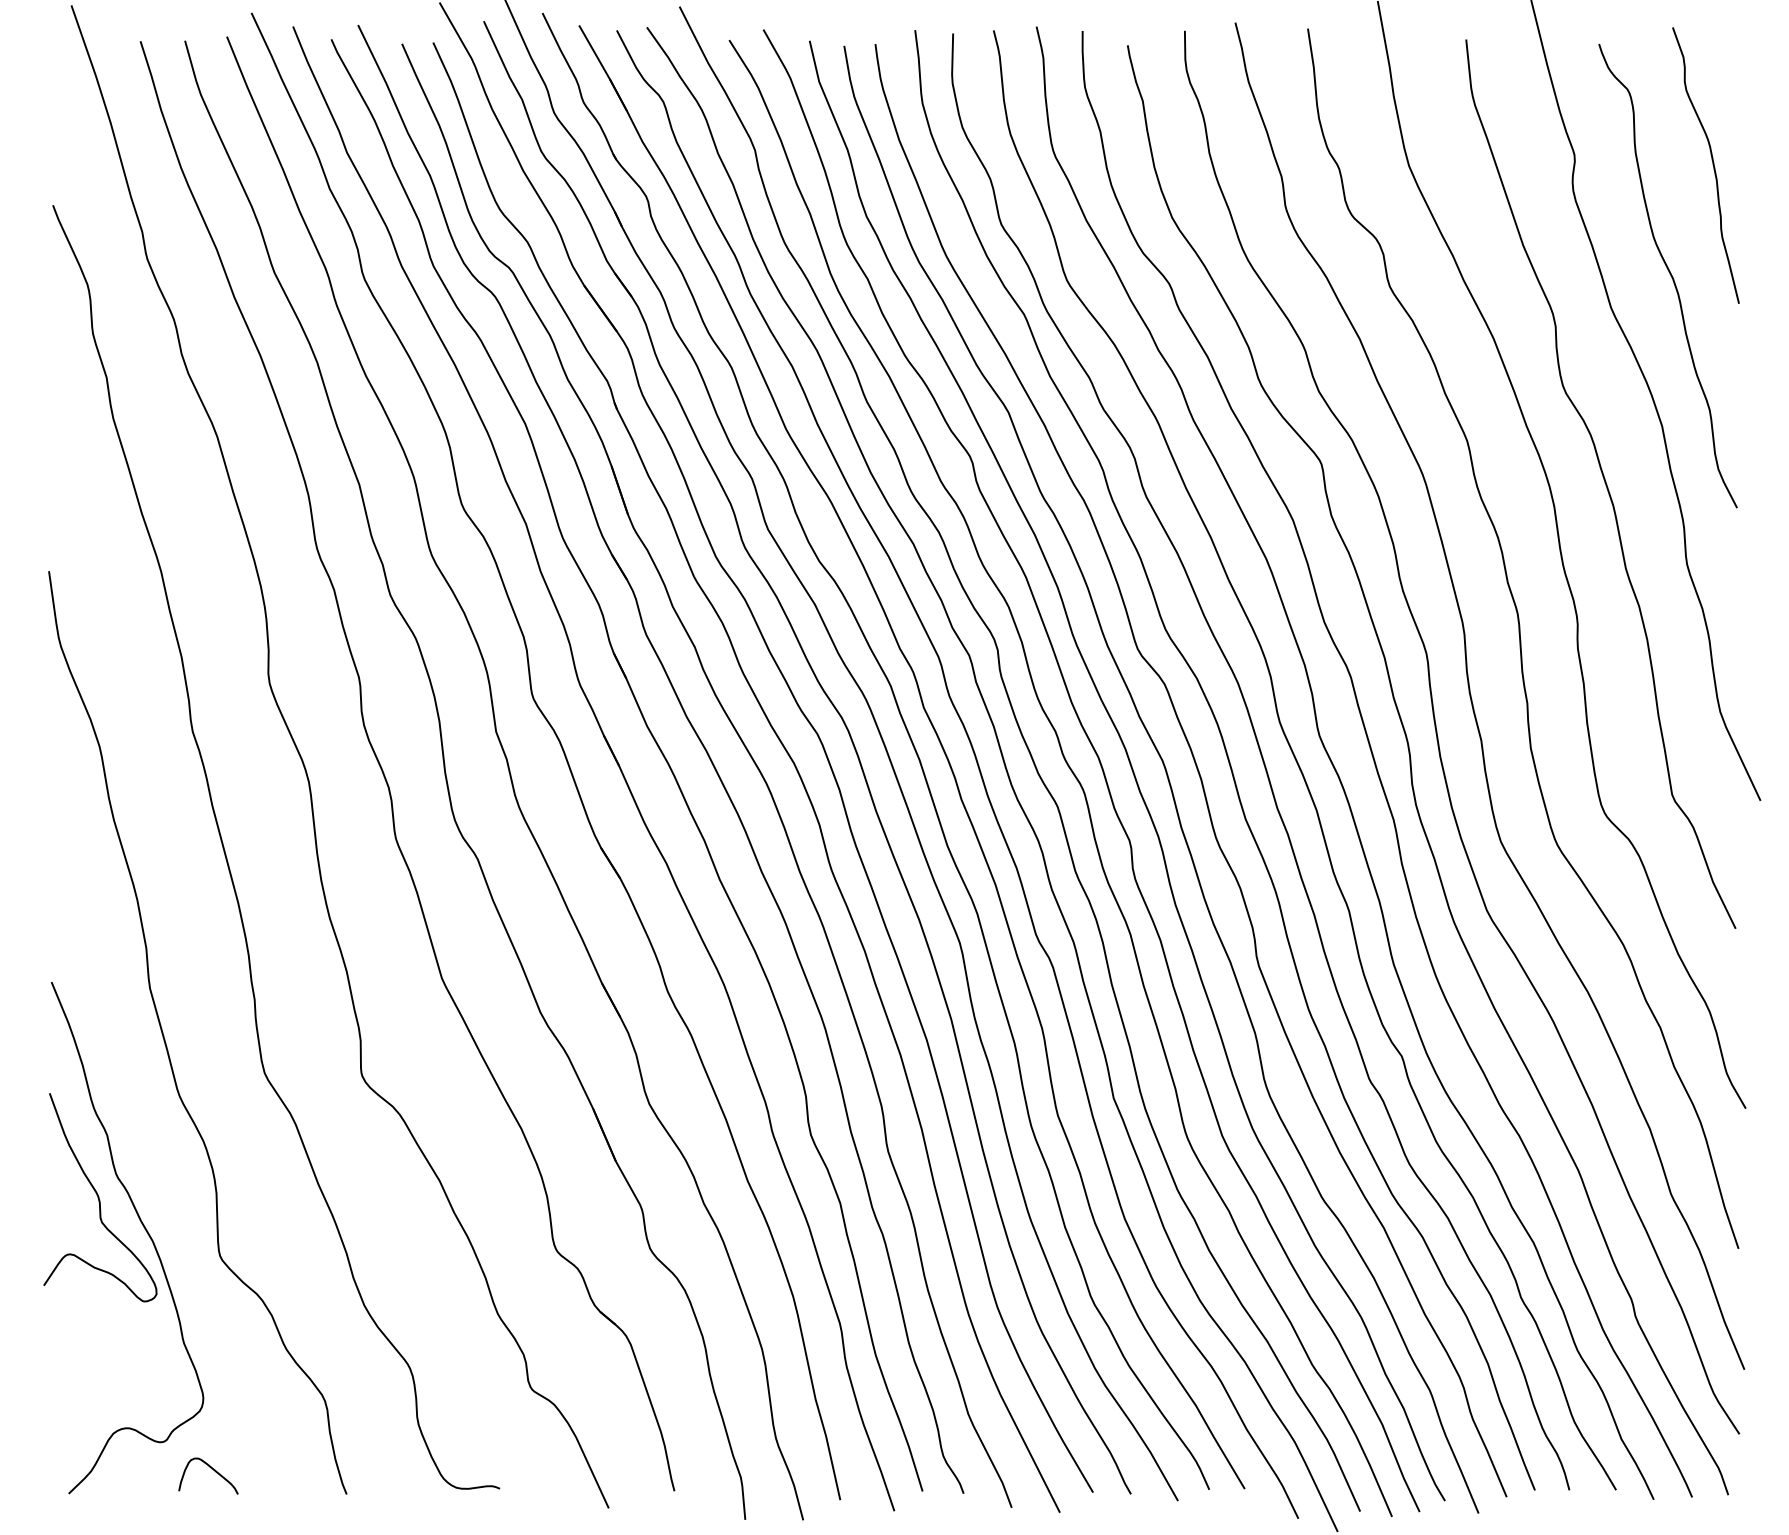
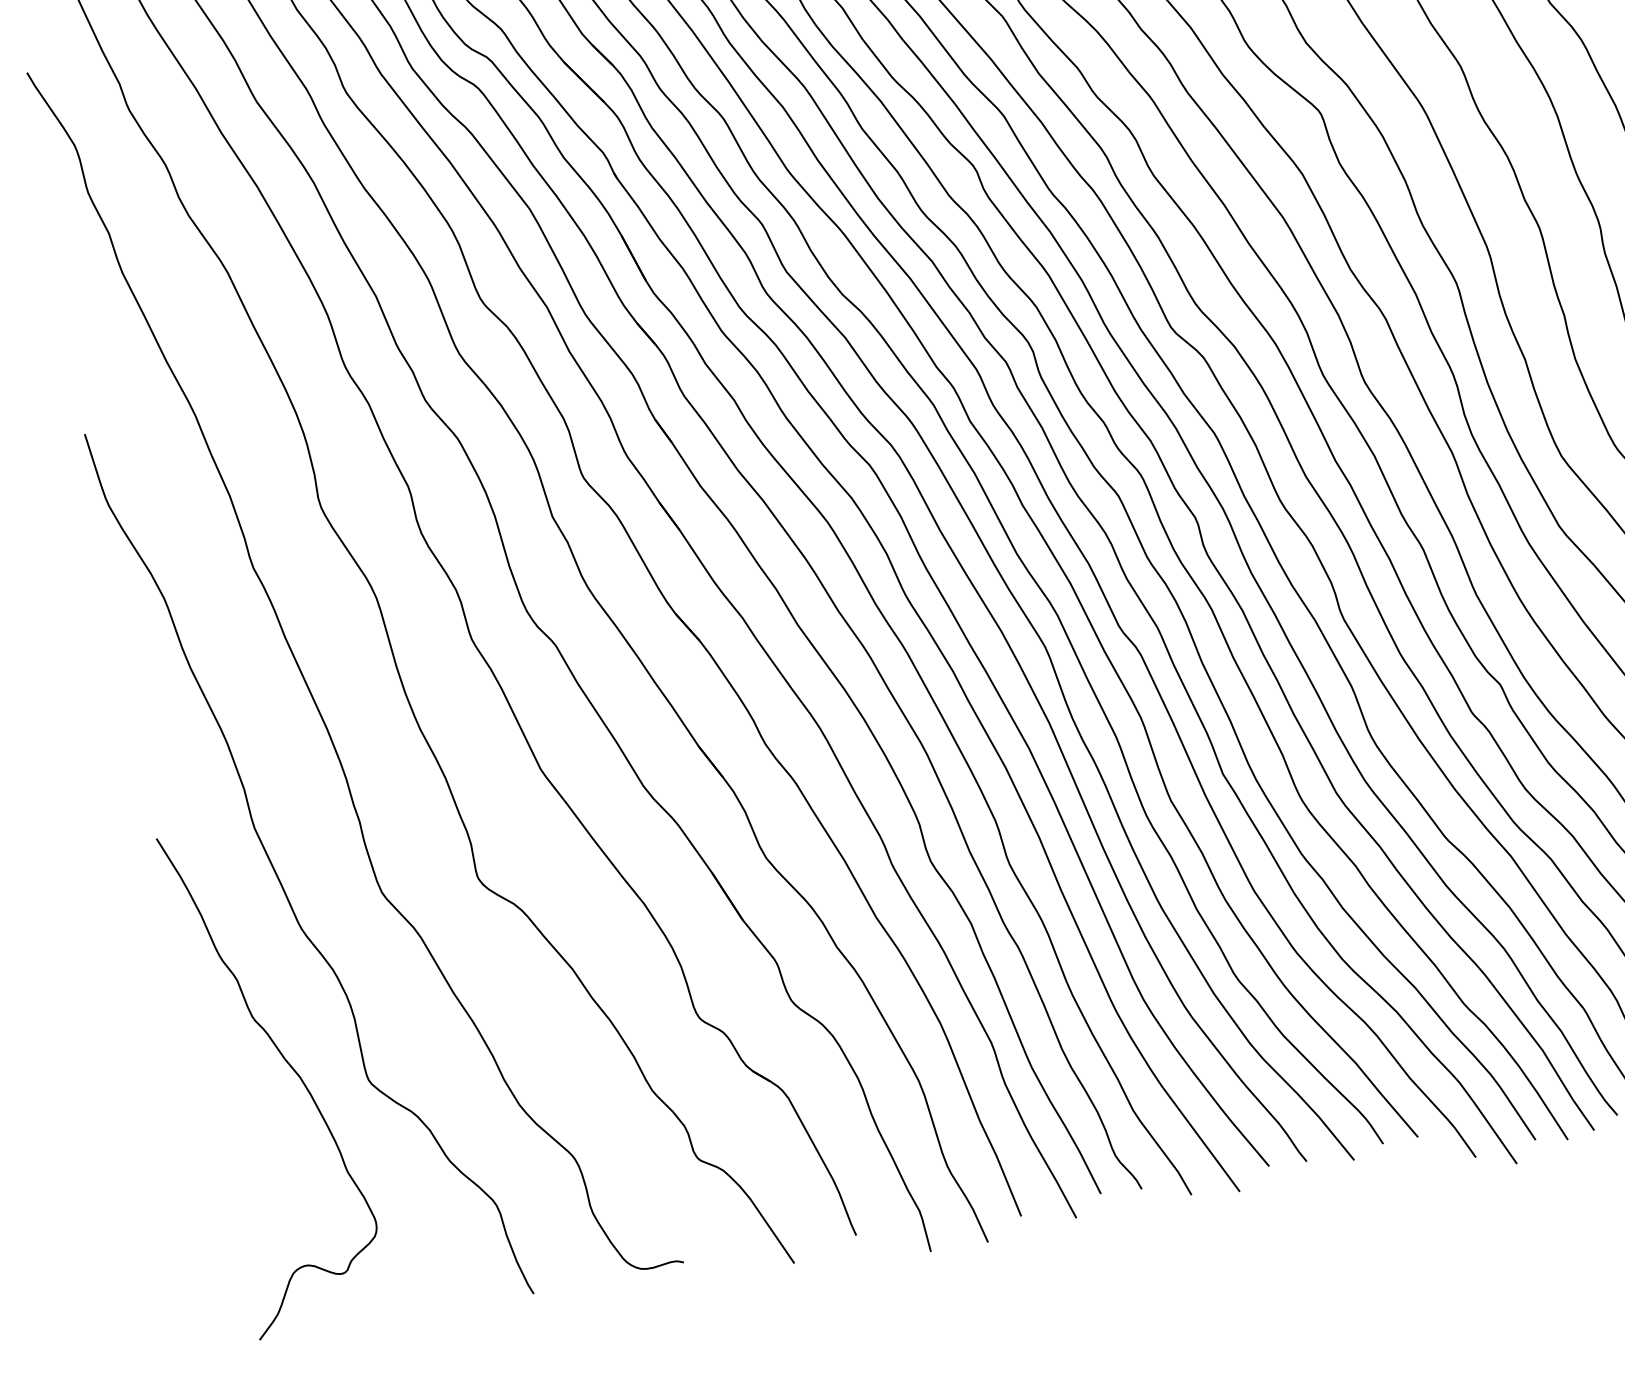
curve: (99, 1197) -> (240, 1042), removed
curve: (213, 1470) -> (398, 1292), removed

